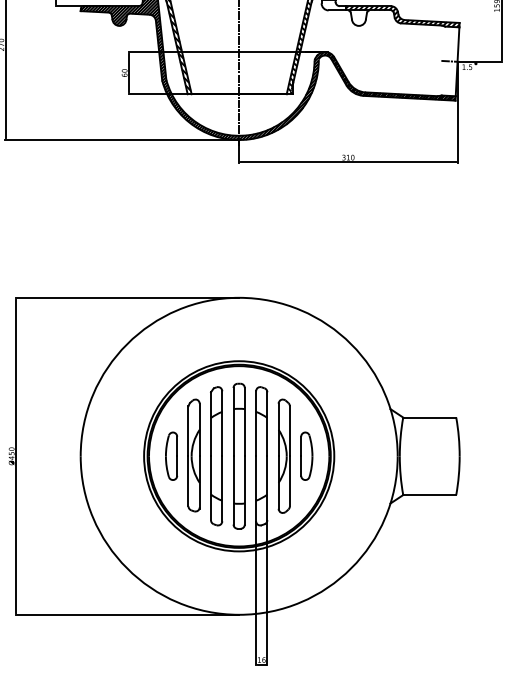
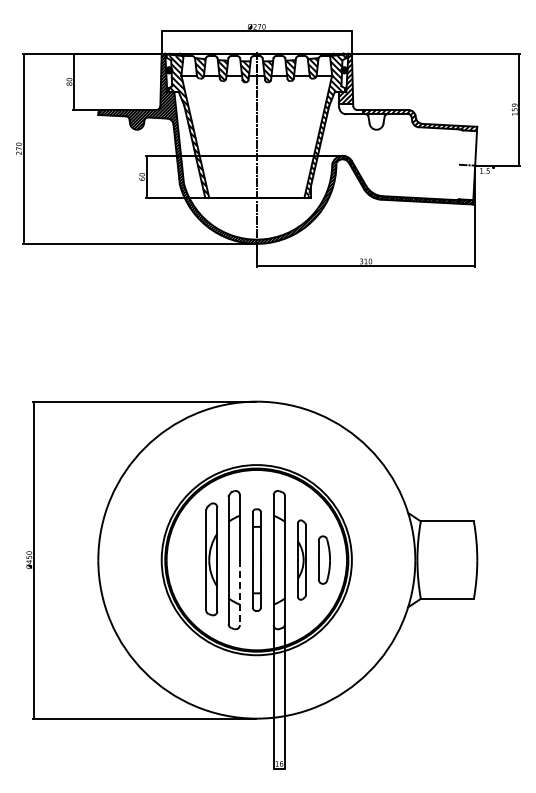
part: (170, 455) -> (188, 559), removed
part: (238, 455) -> (256, 559), size x0.7
part: (283, 455) -> (301, 559), size x0.7
line: (221, 489) -> (239, 593), solid -> dashed

